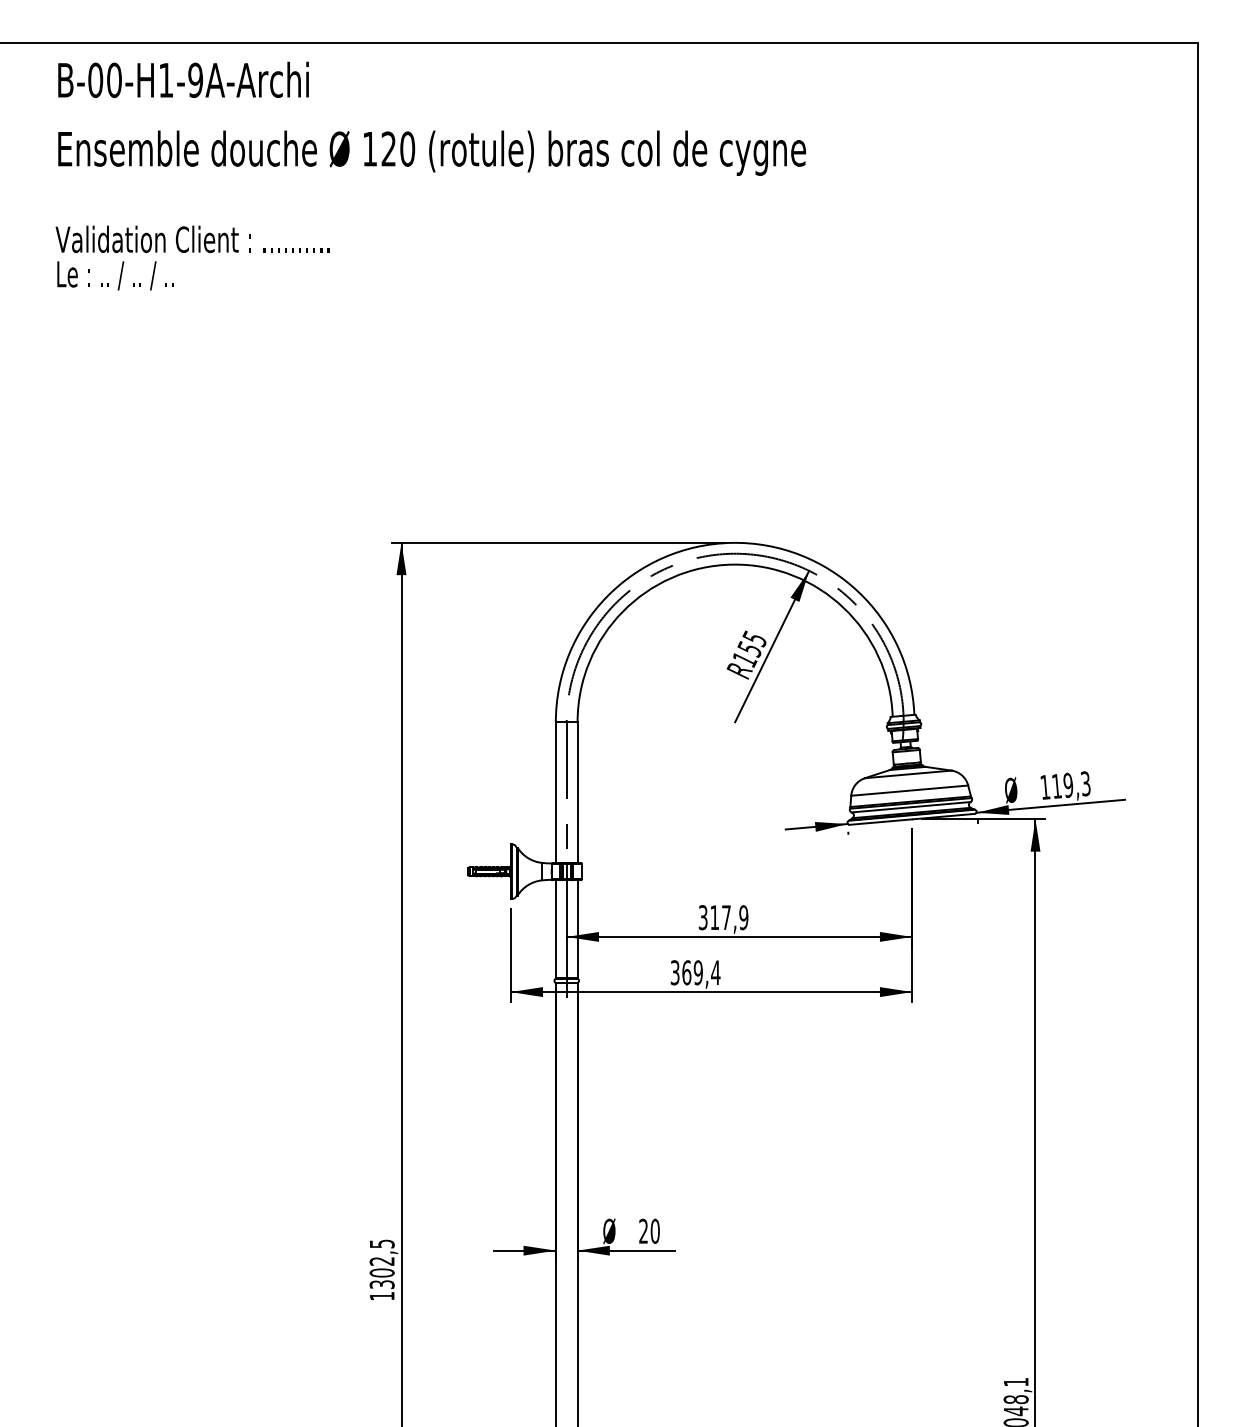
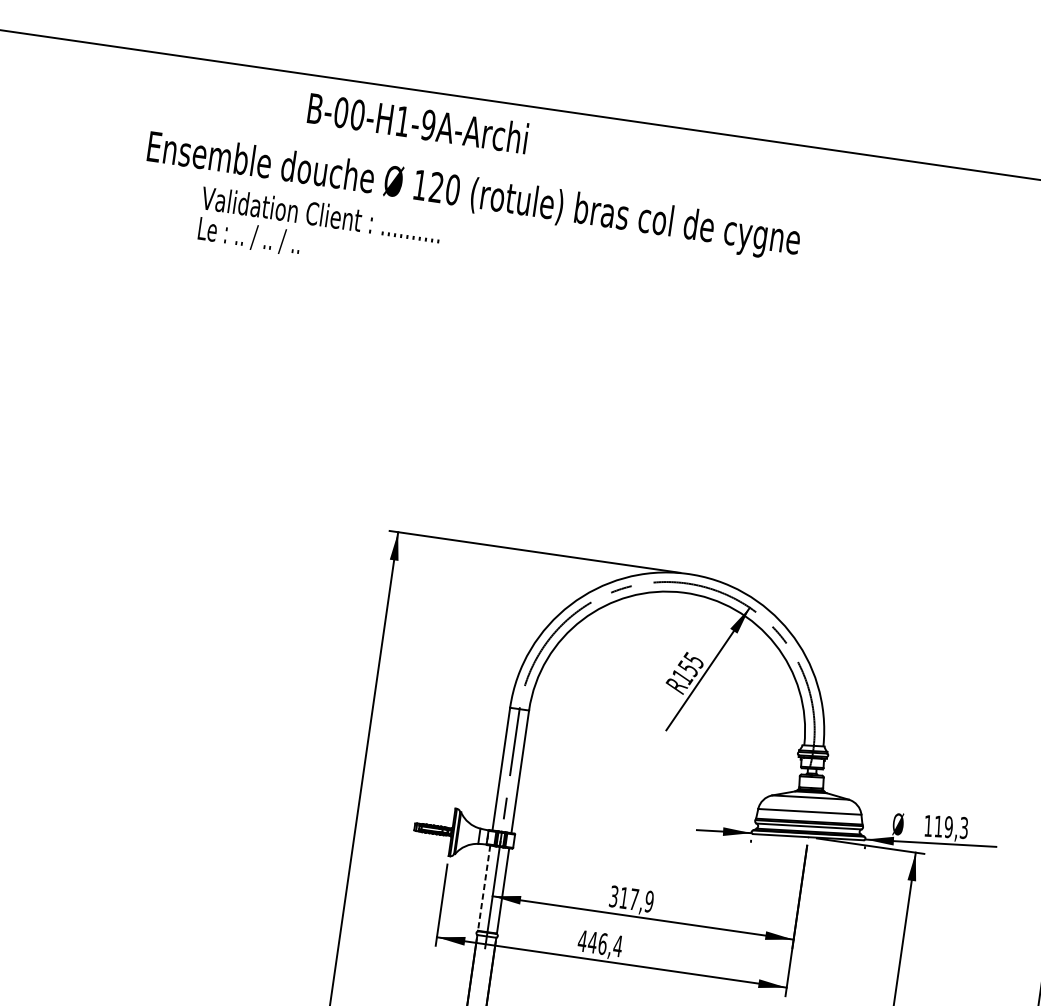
text: (183, 79) -> (418, 122), moved
text: (192, 257) -> (318, 230), moved
line: (555, 929) -> (483, 888), solid -> dashed
text: (686, 972) -> (592, 942), 369,4 -> 446,4

